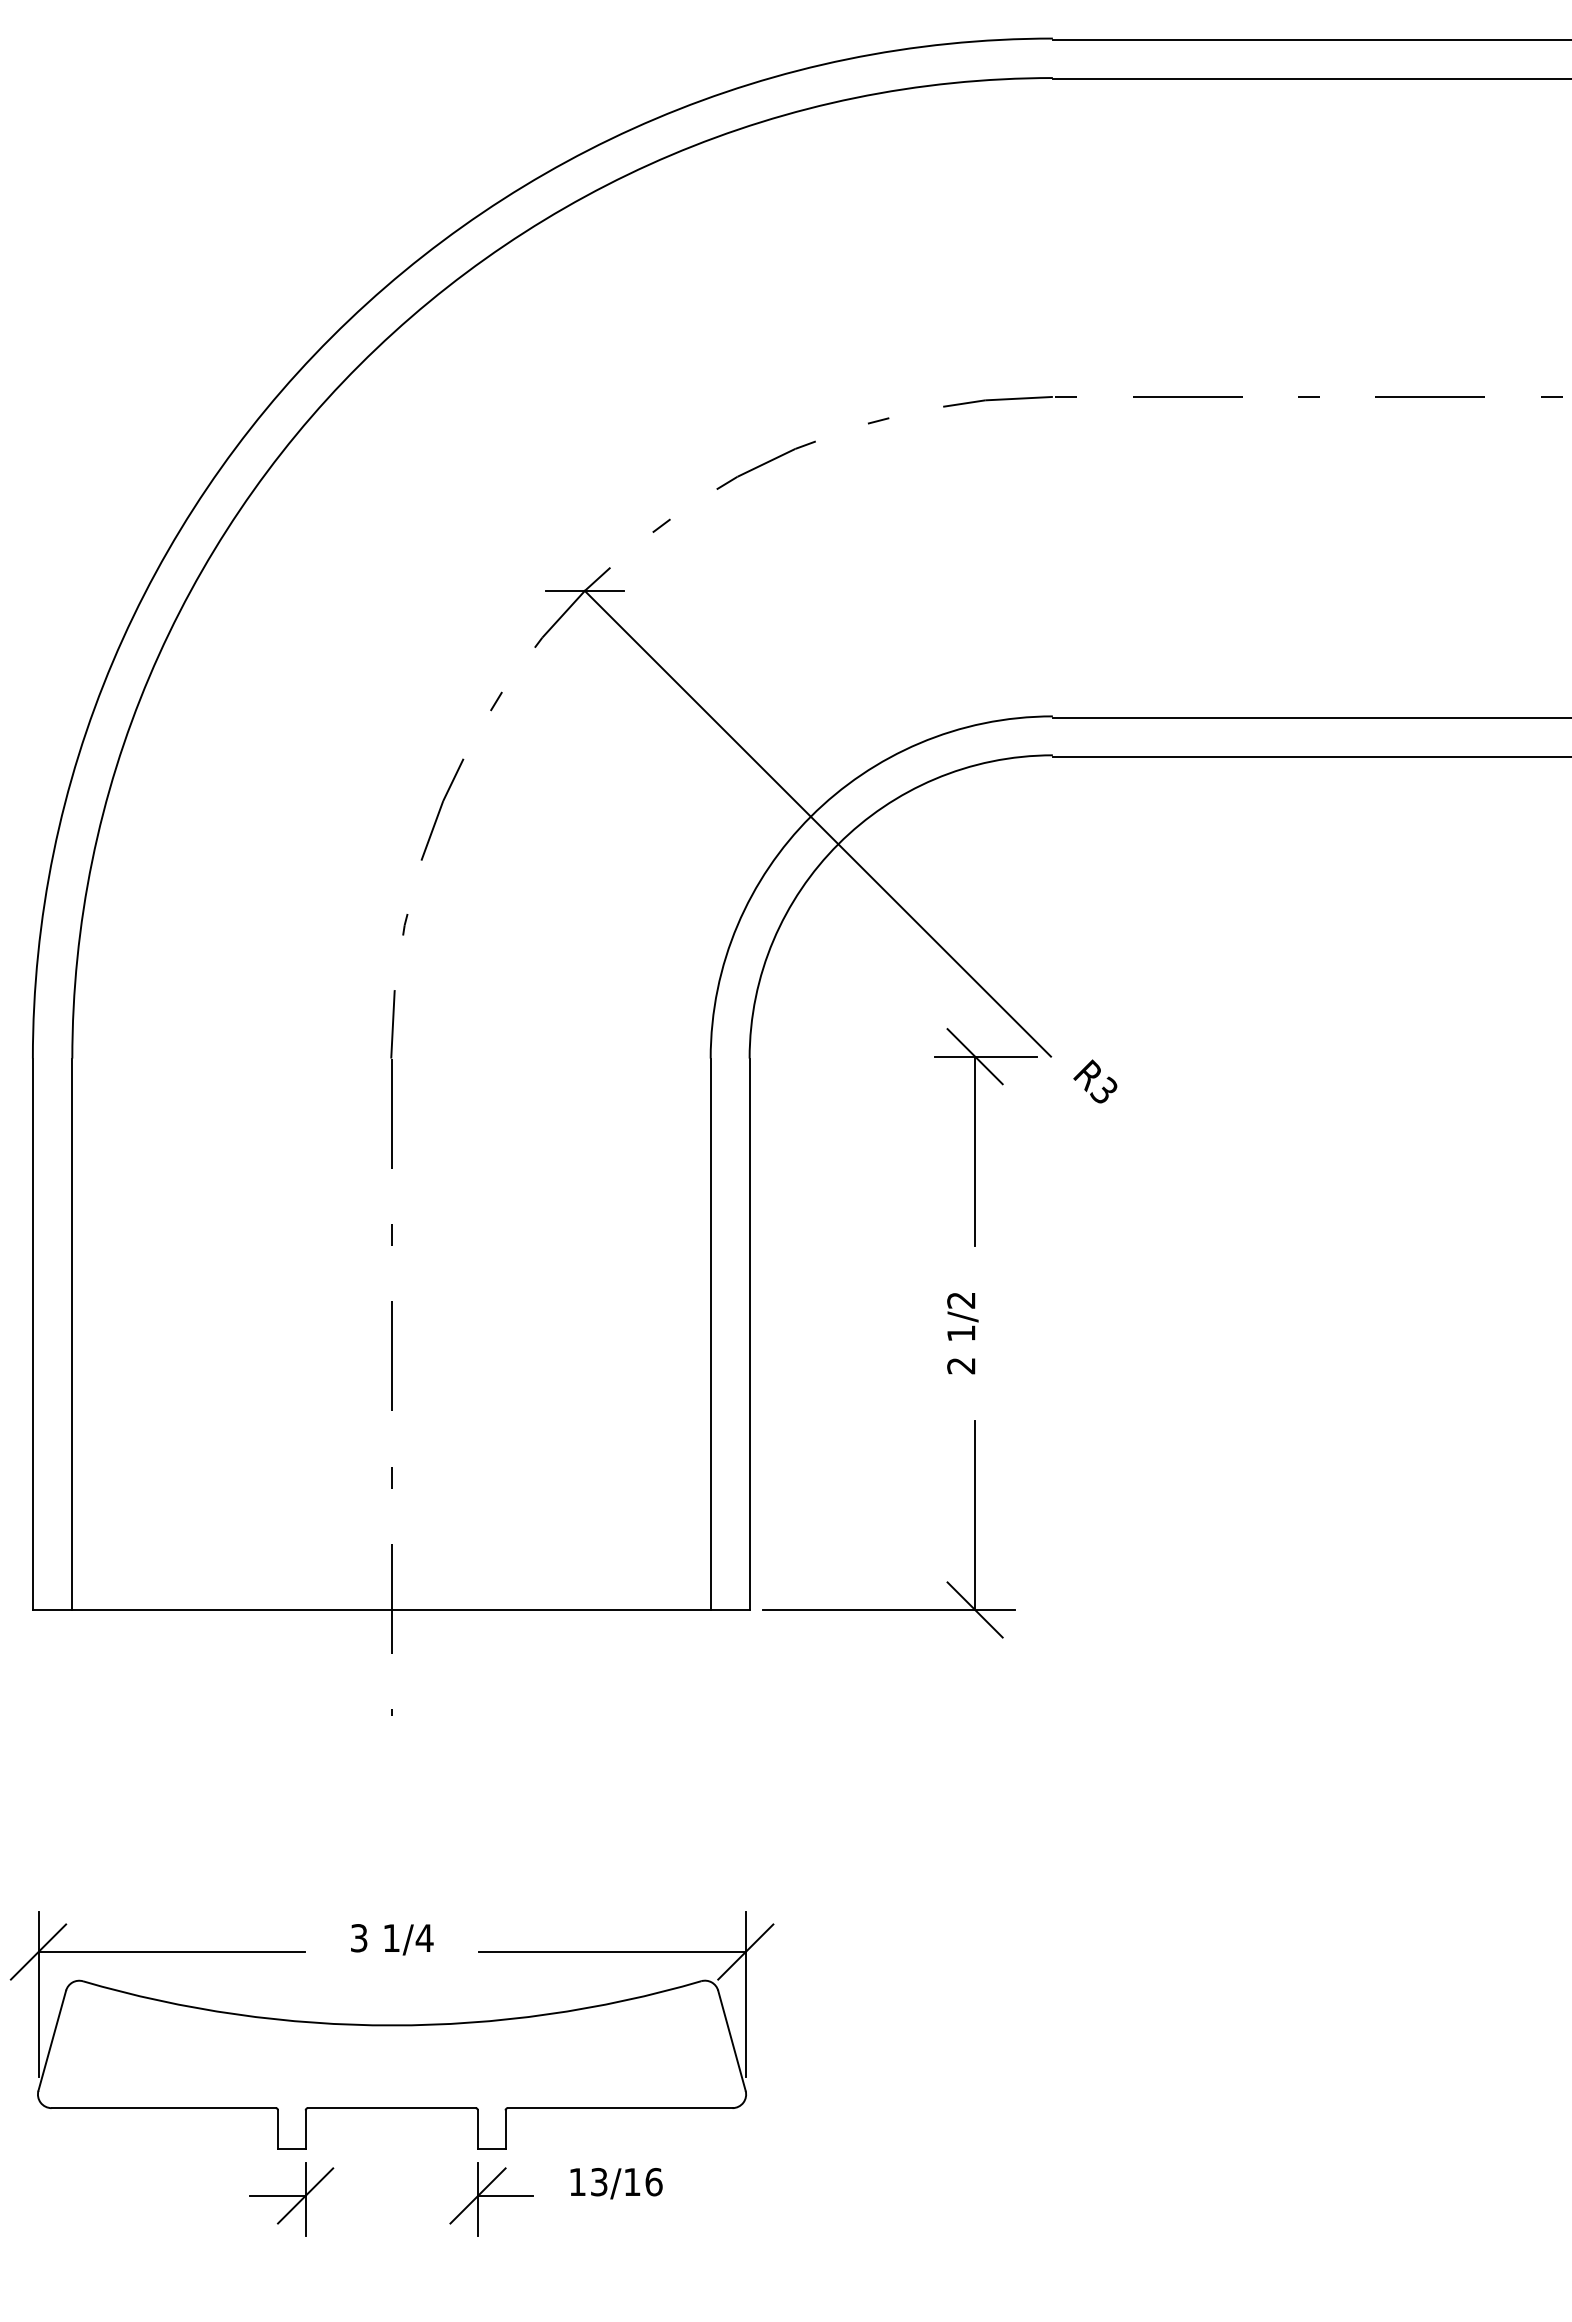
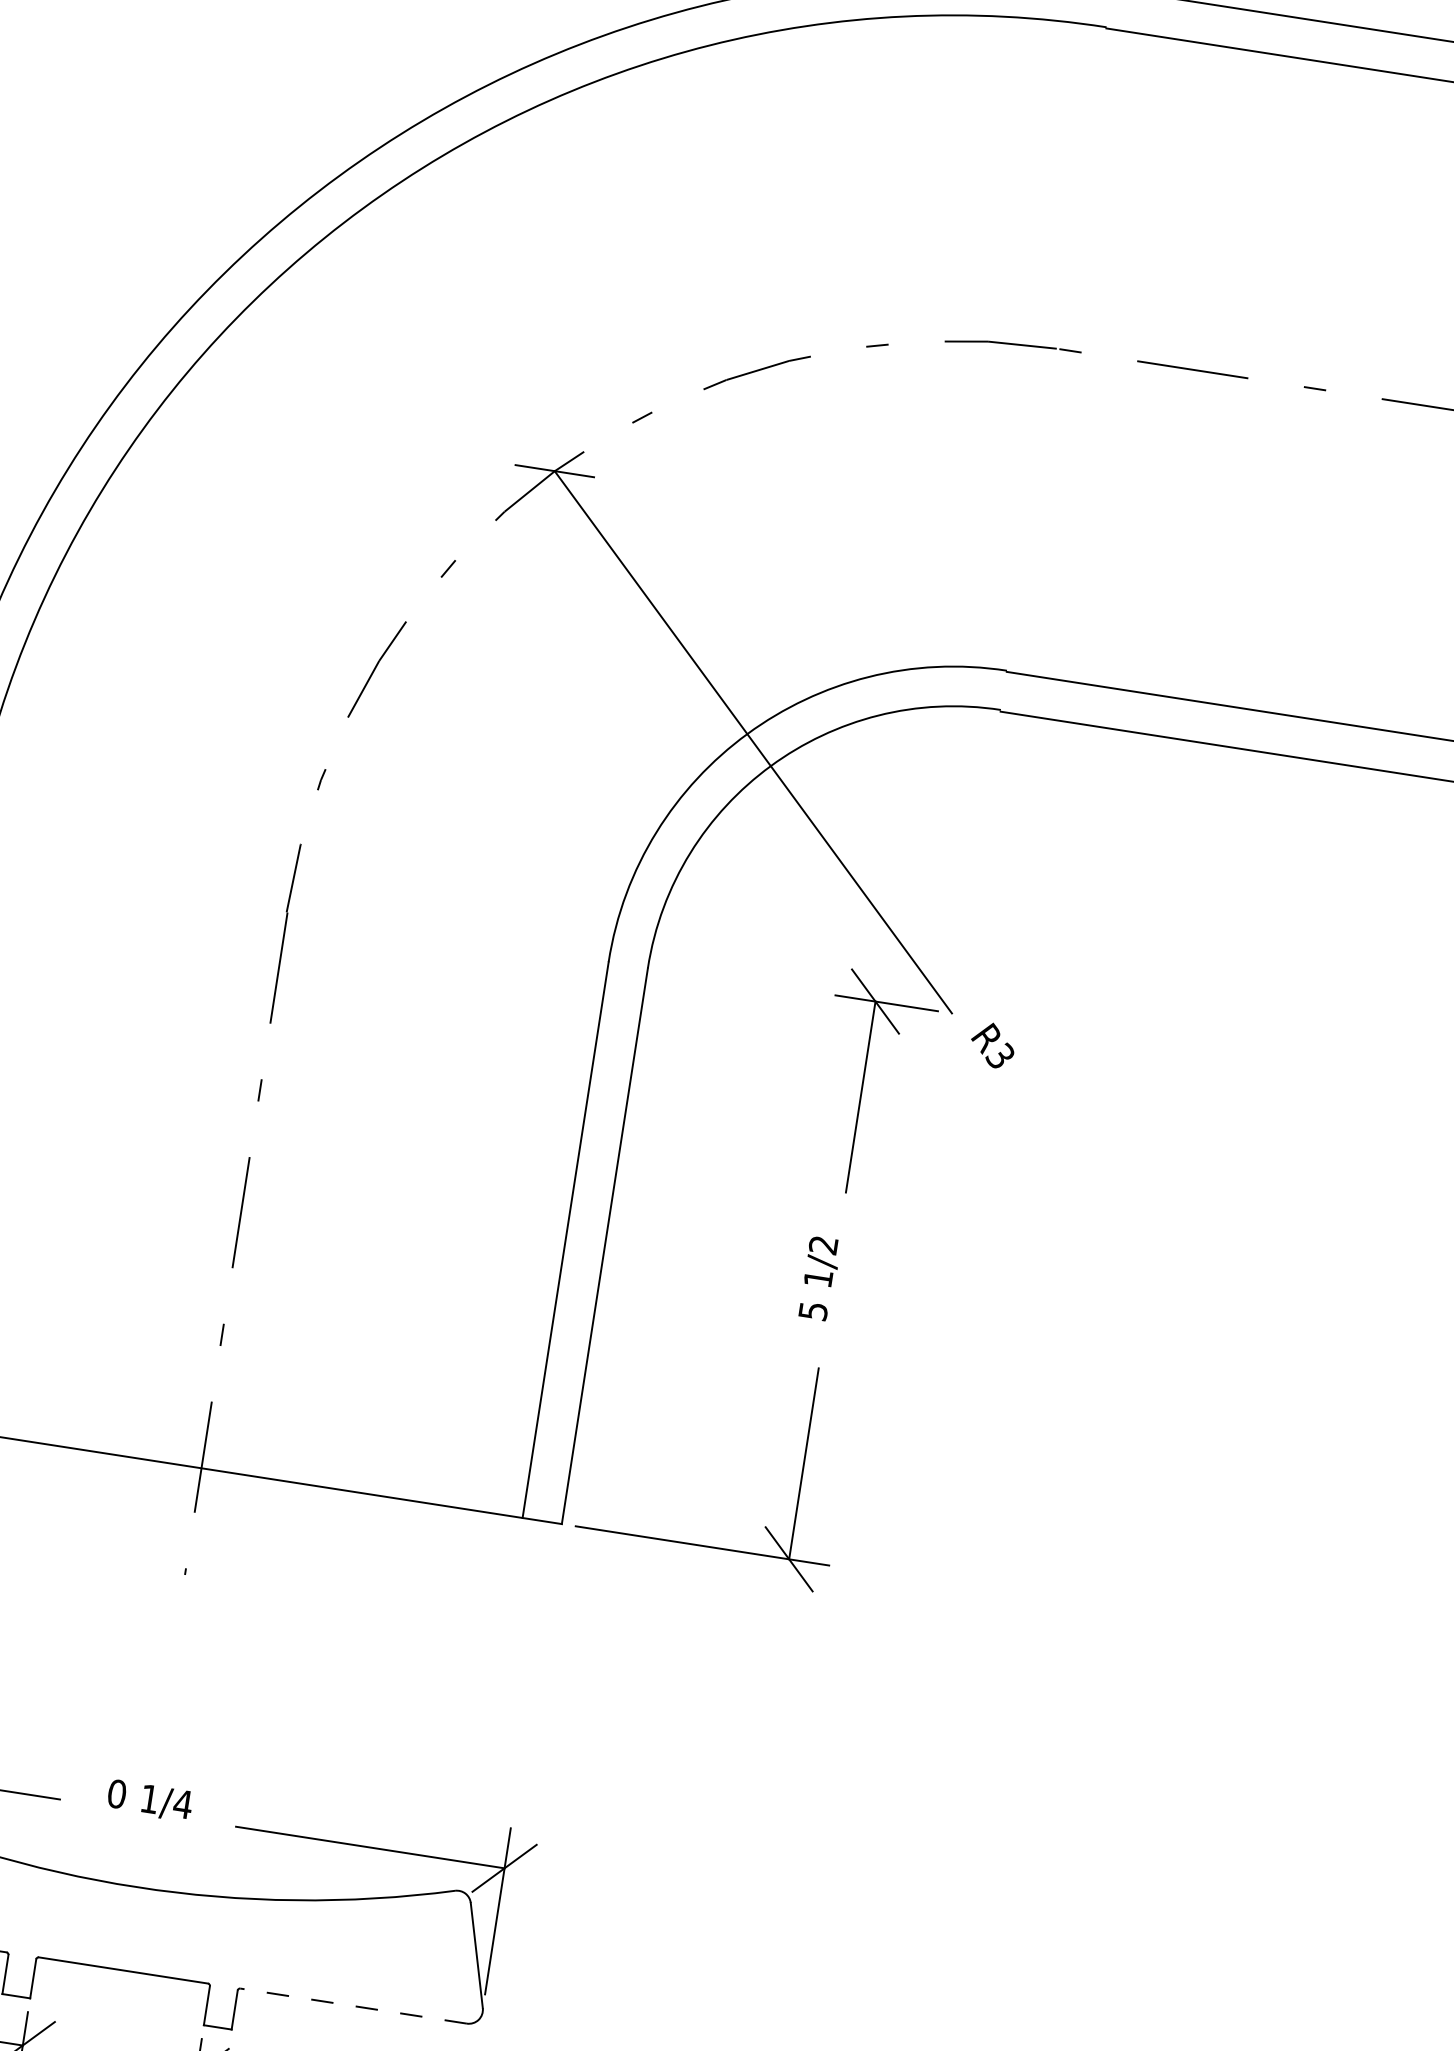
text: (961, 1366) -> (813, 1311), 2 -> 5
text: (358, 1938) -> (116, 1794), 3 -> 0
line: (619, 2108) -> (352, 2006), solid -> dashed

